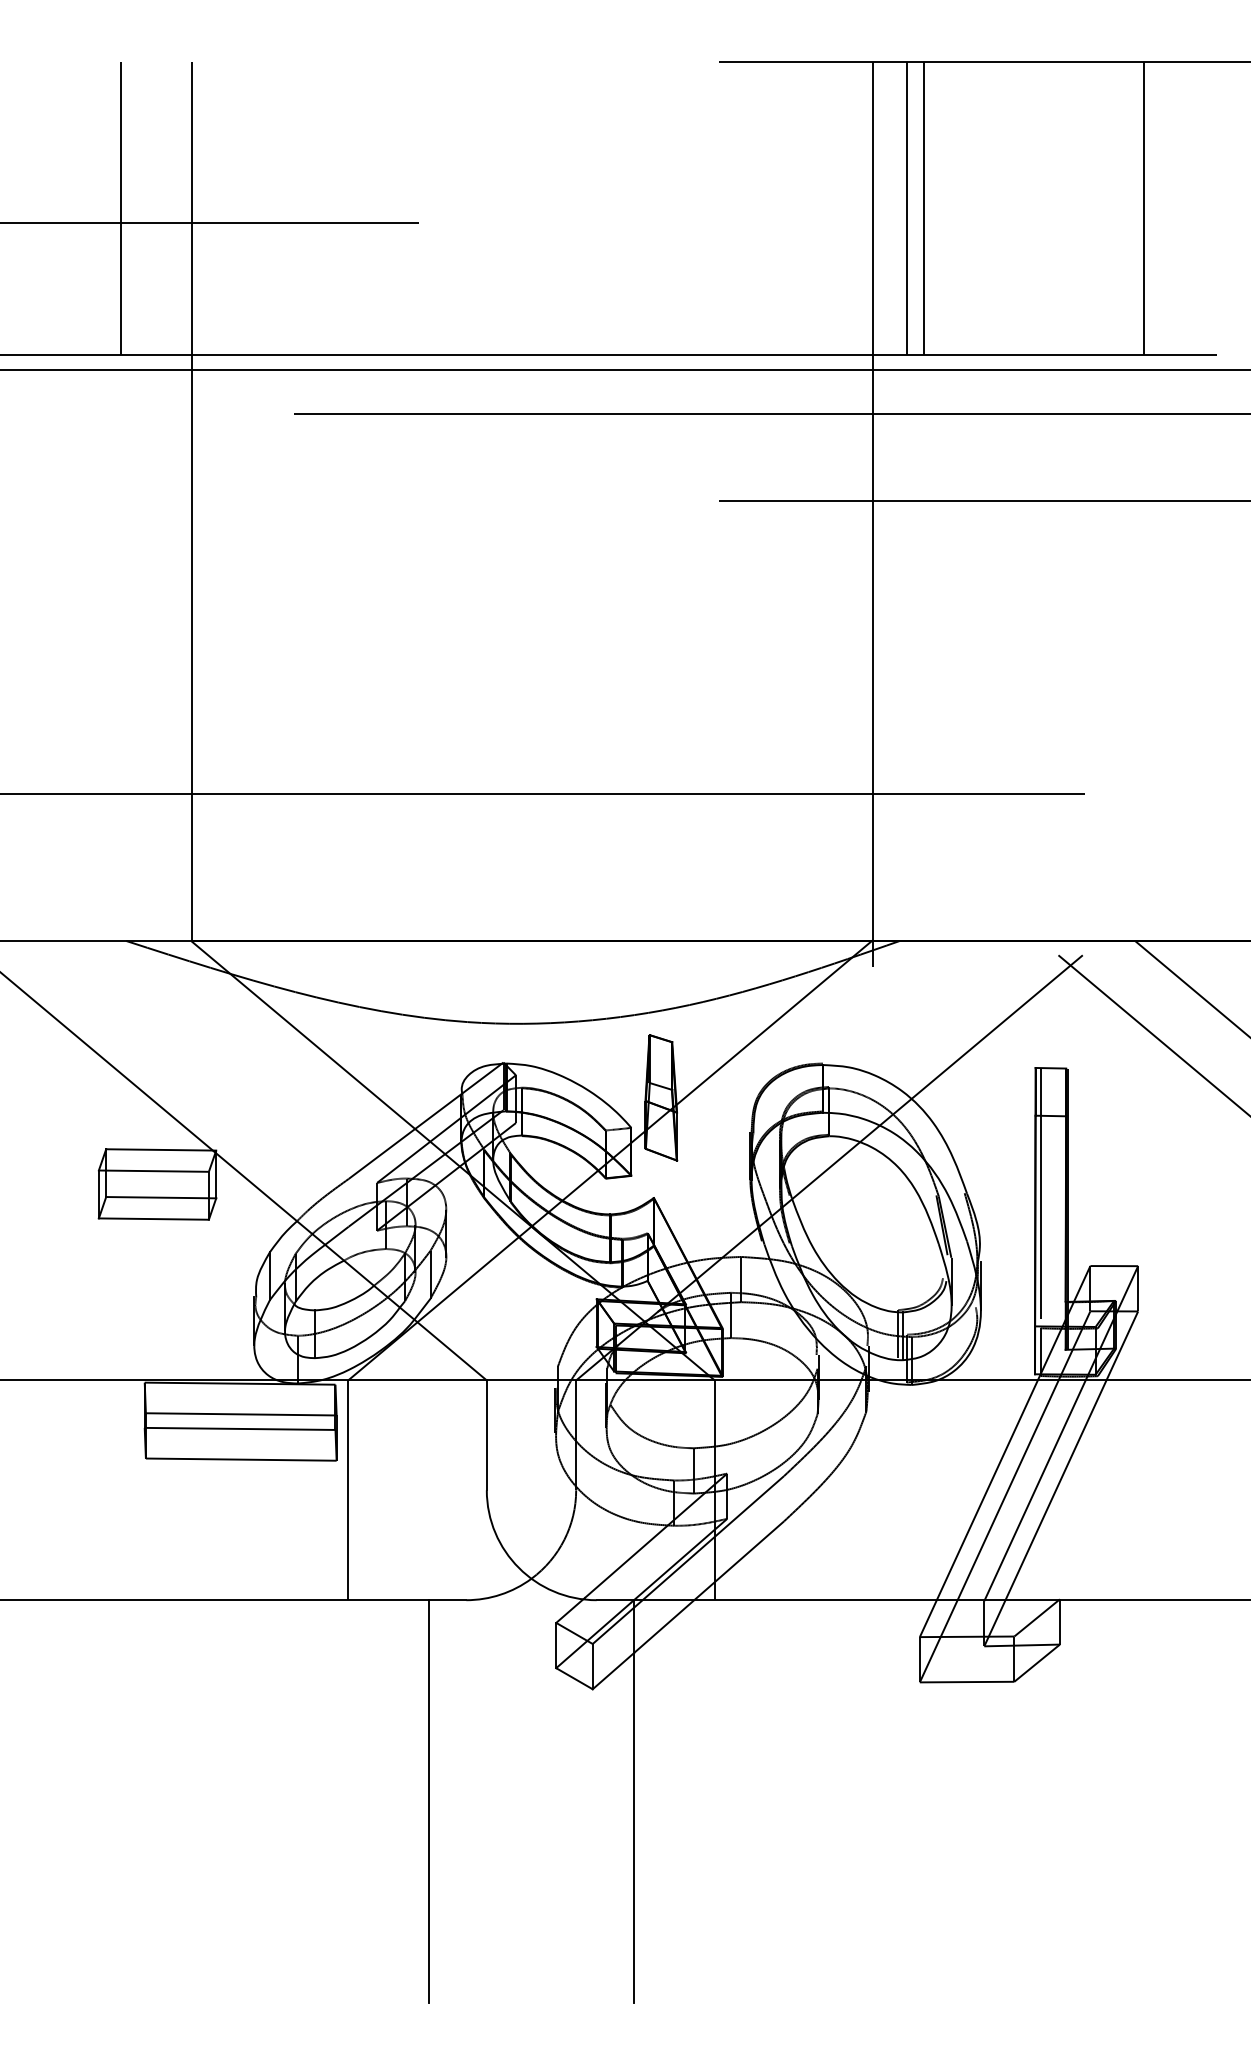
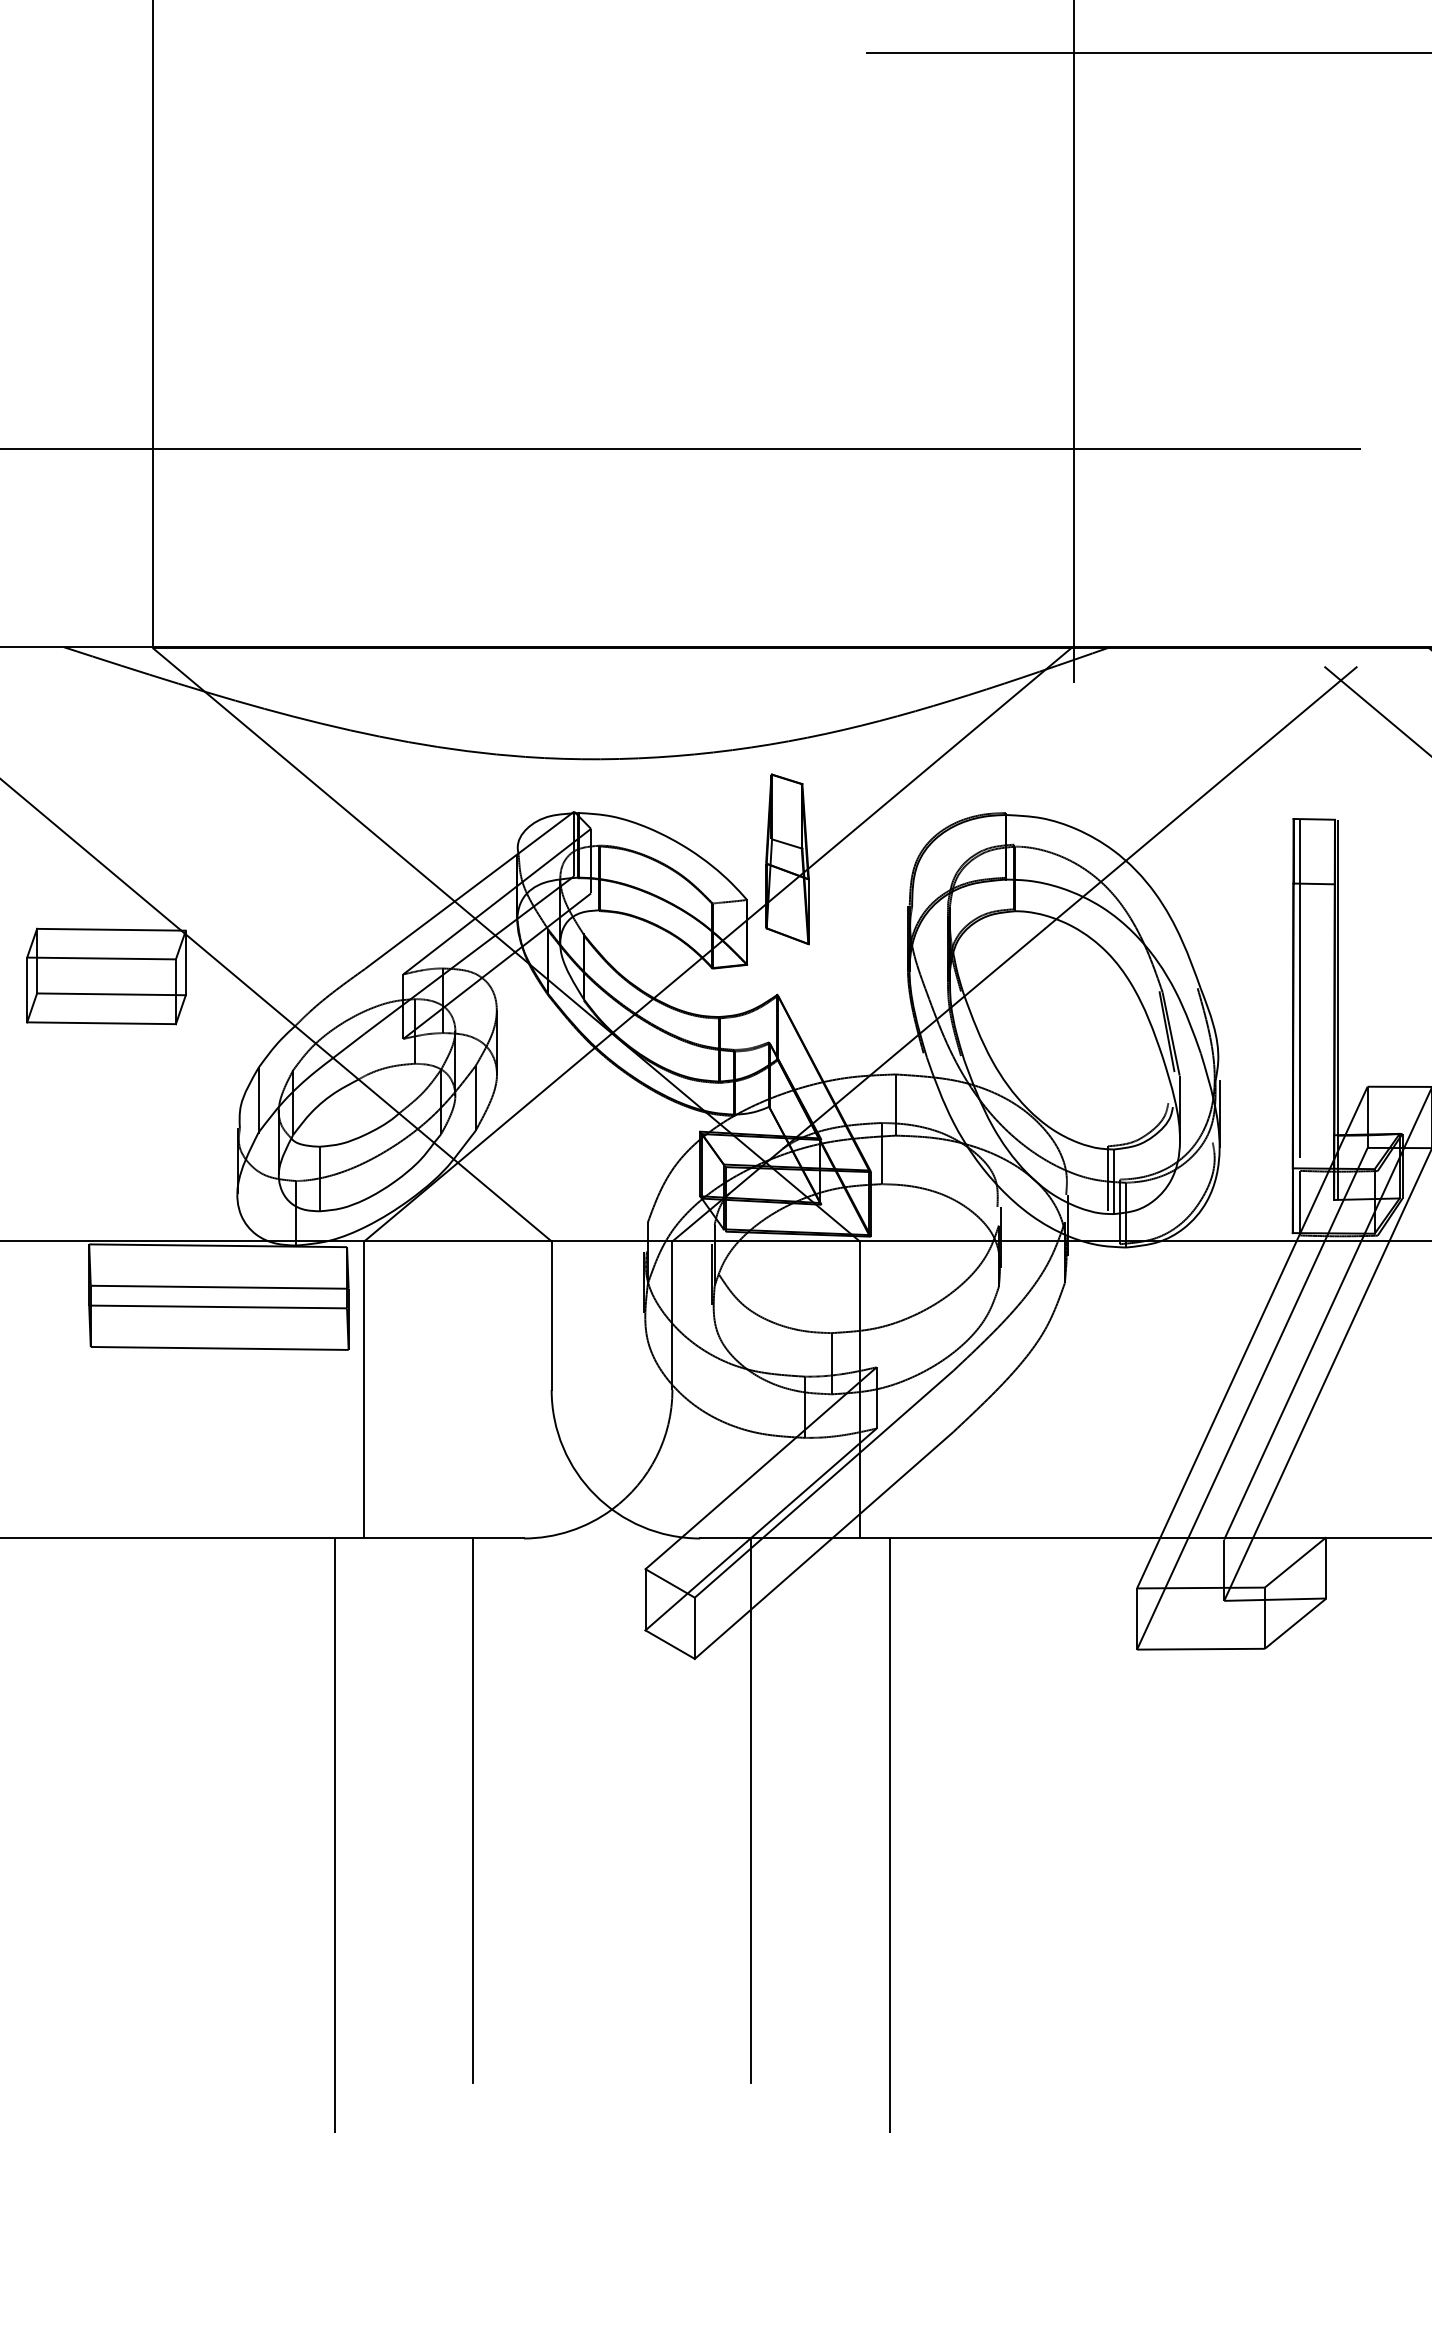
line: (326, 1819) -> (334, 1834), added
line: (736, 1819) -> (889, 1834), added

